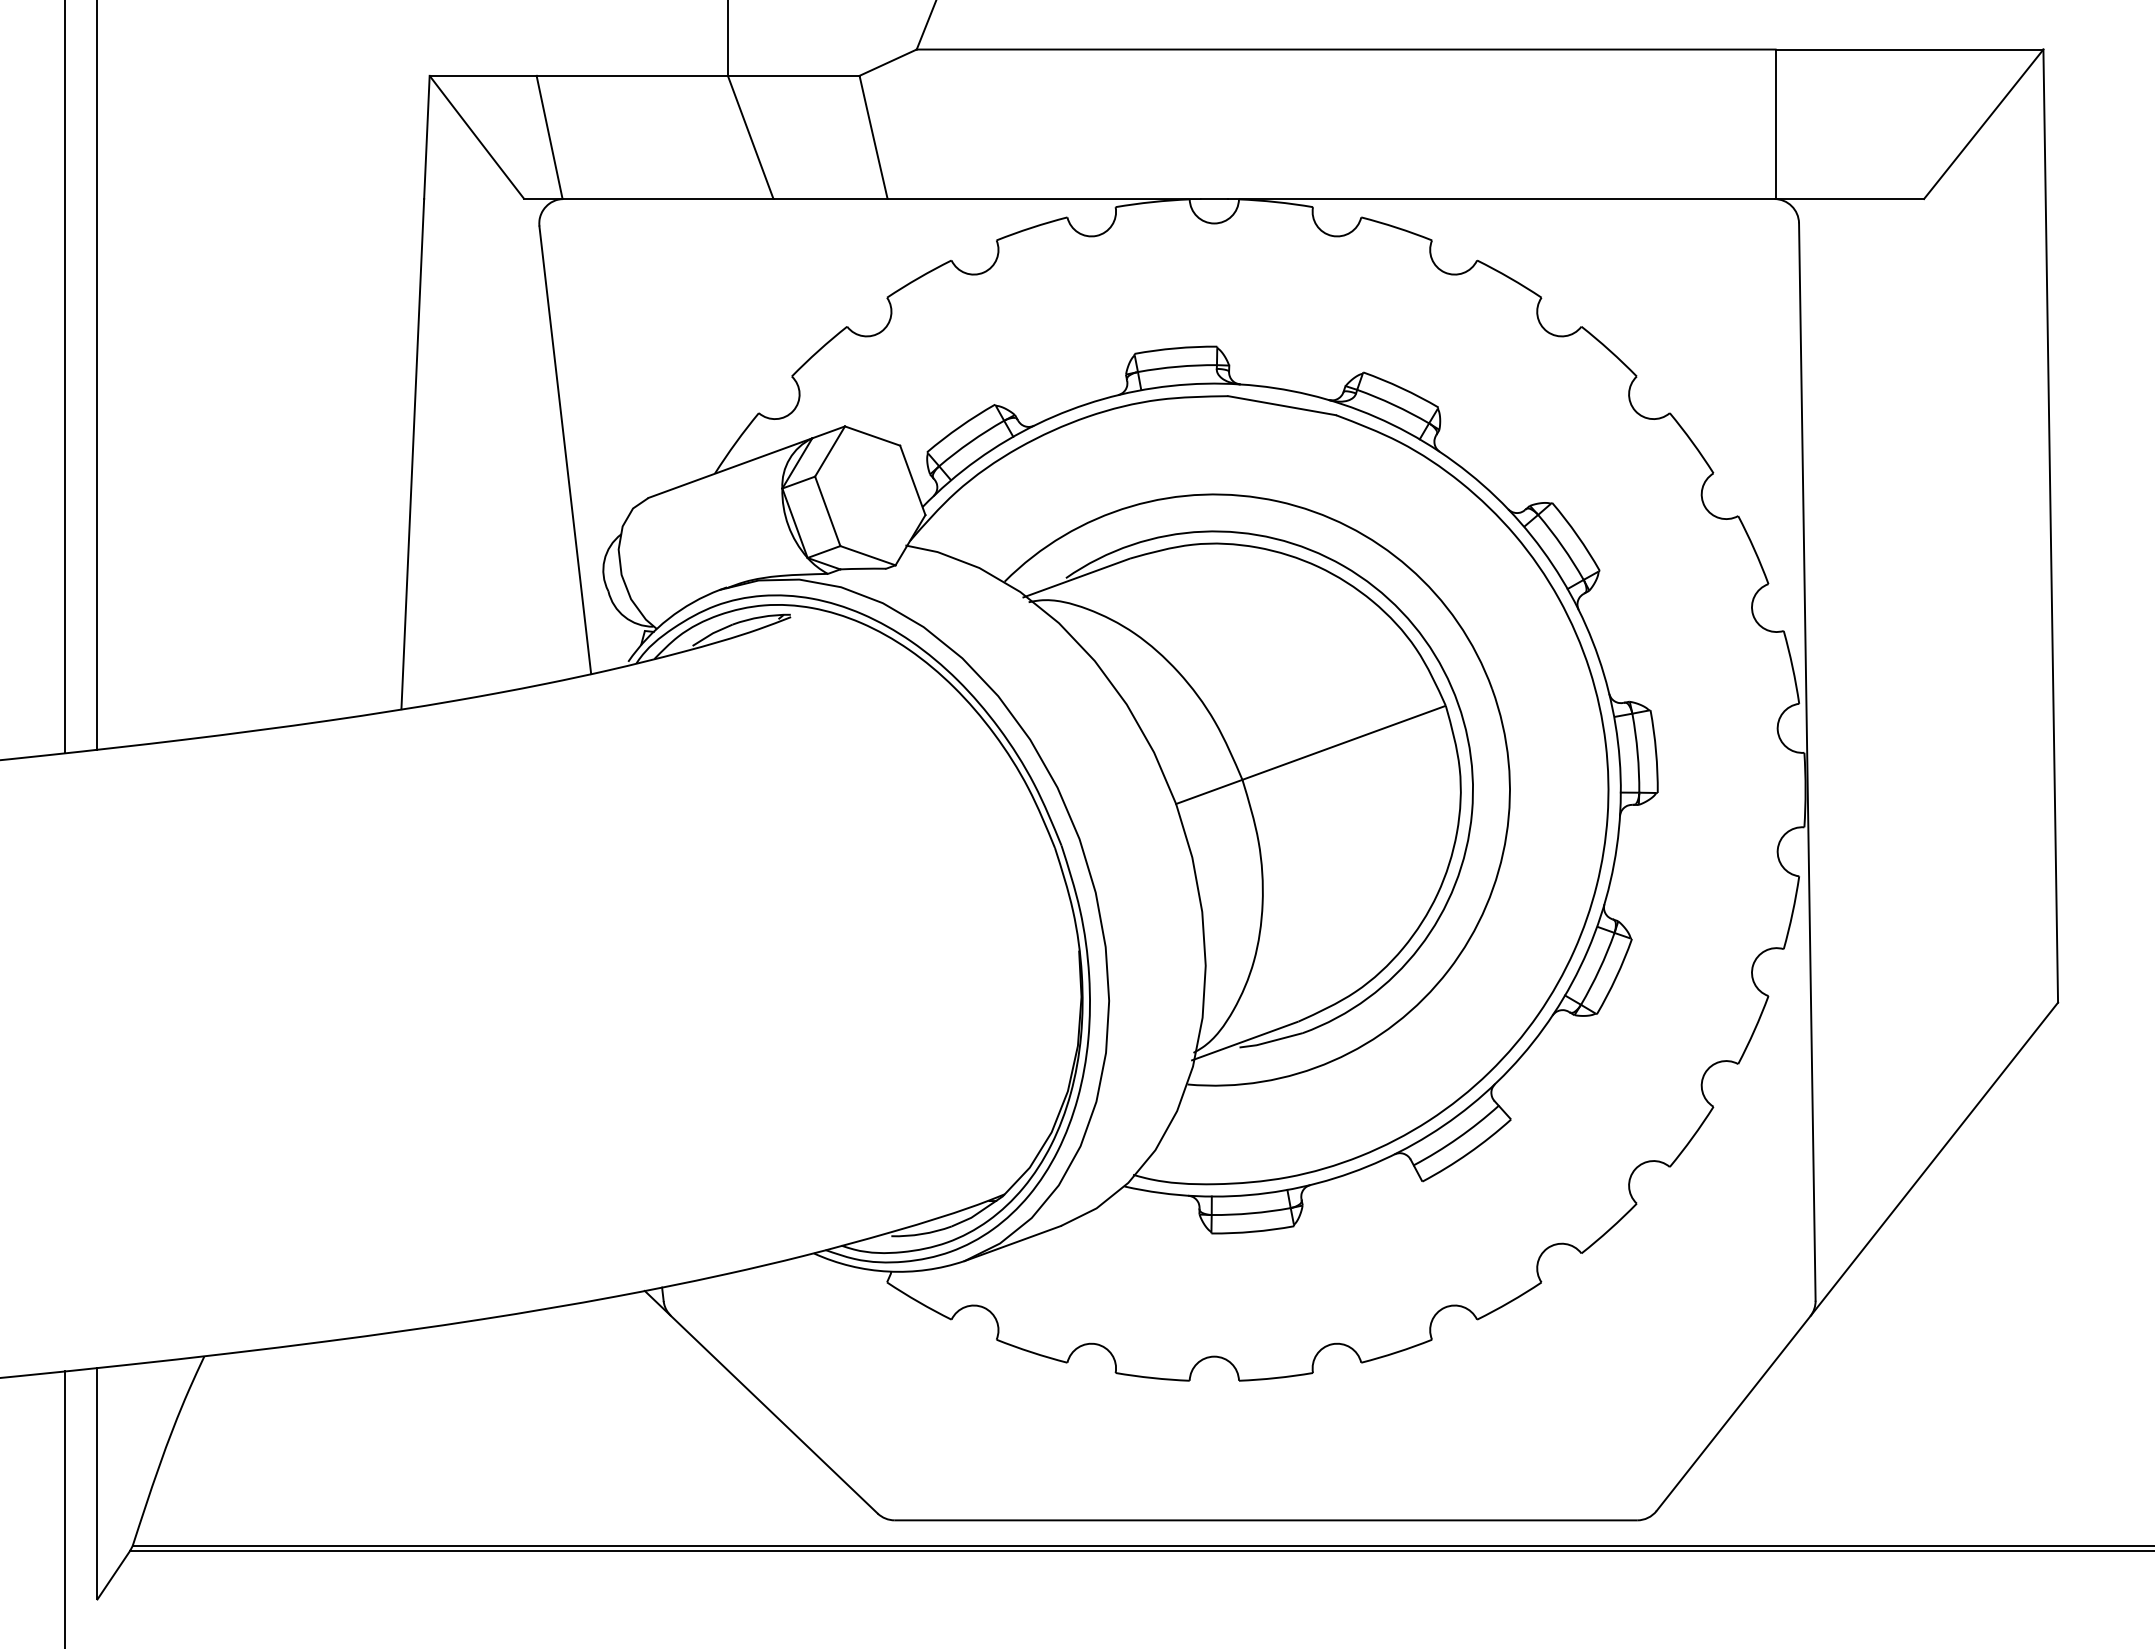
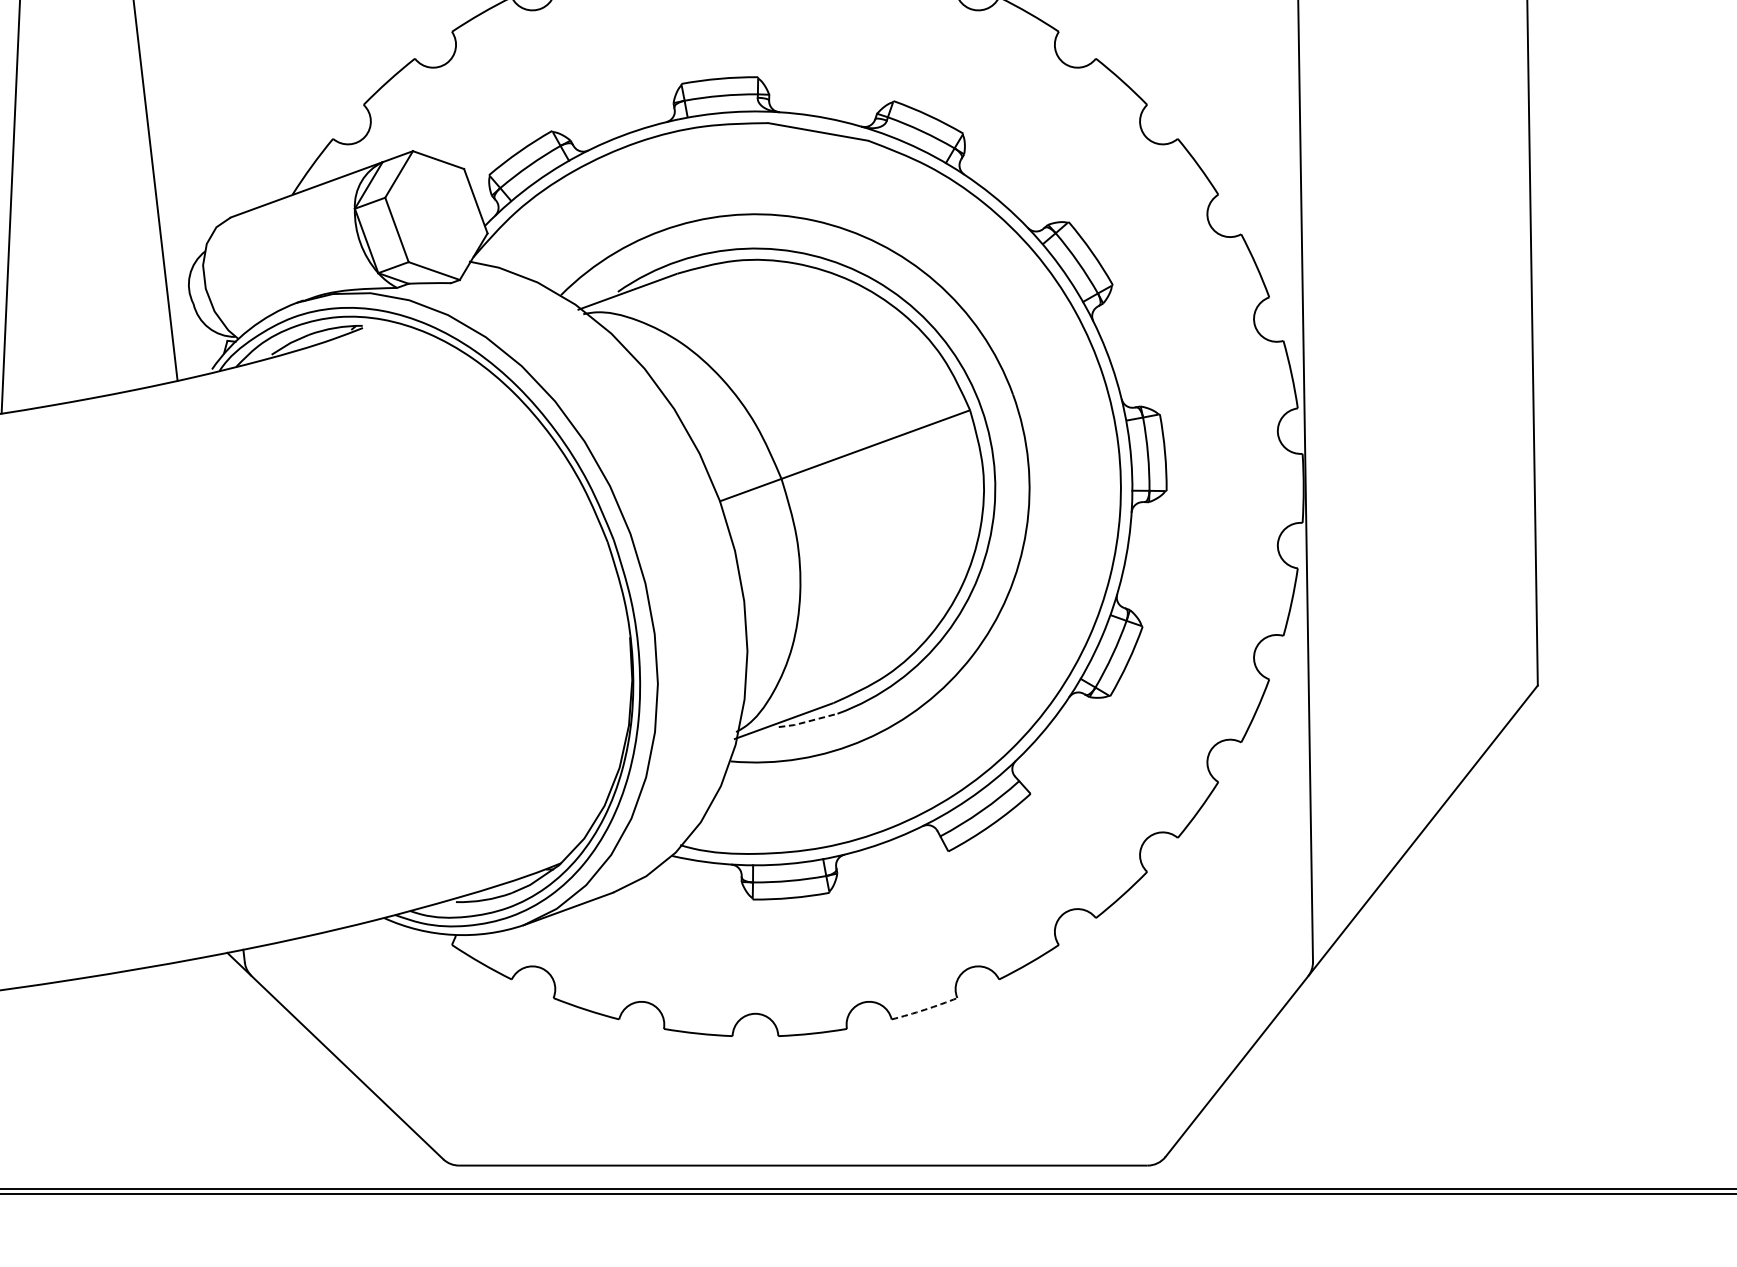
line: (1271, 1041) -> (808, 721), solid -> dashed
arc: (1397, 1352) -> (925, 1009), solid -> dashed

